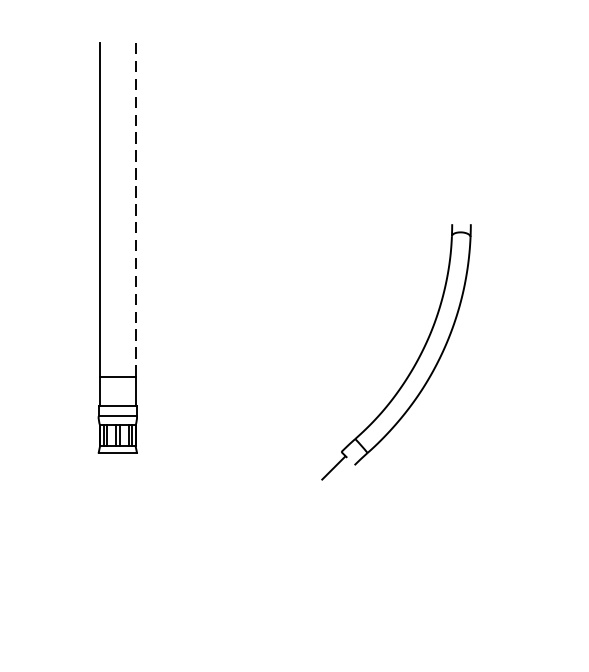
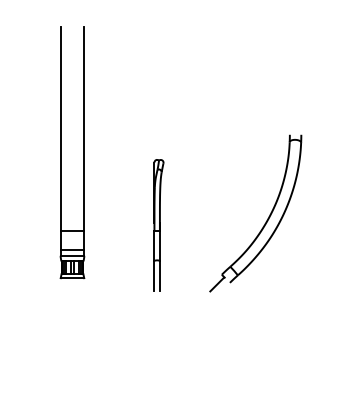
line: (135, 209) -> (83, 128), dashed -> solid
part: (415, 360) -> (267, 218), moved
part: (257, 366) -> (158, 225), added

